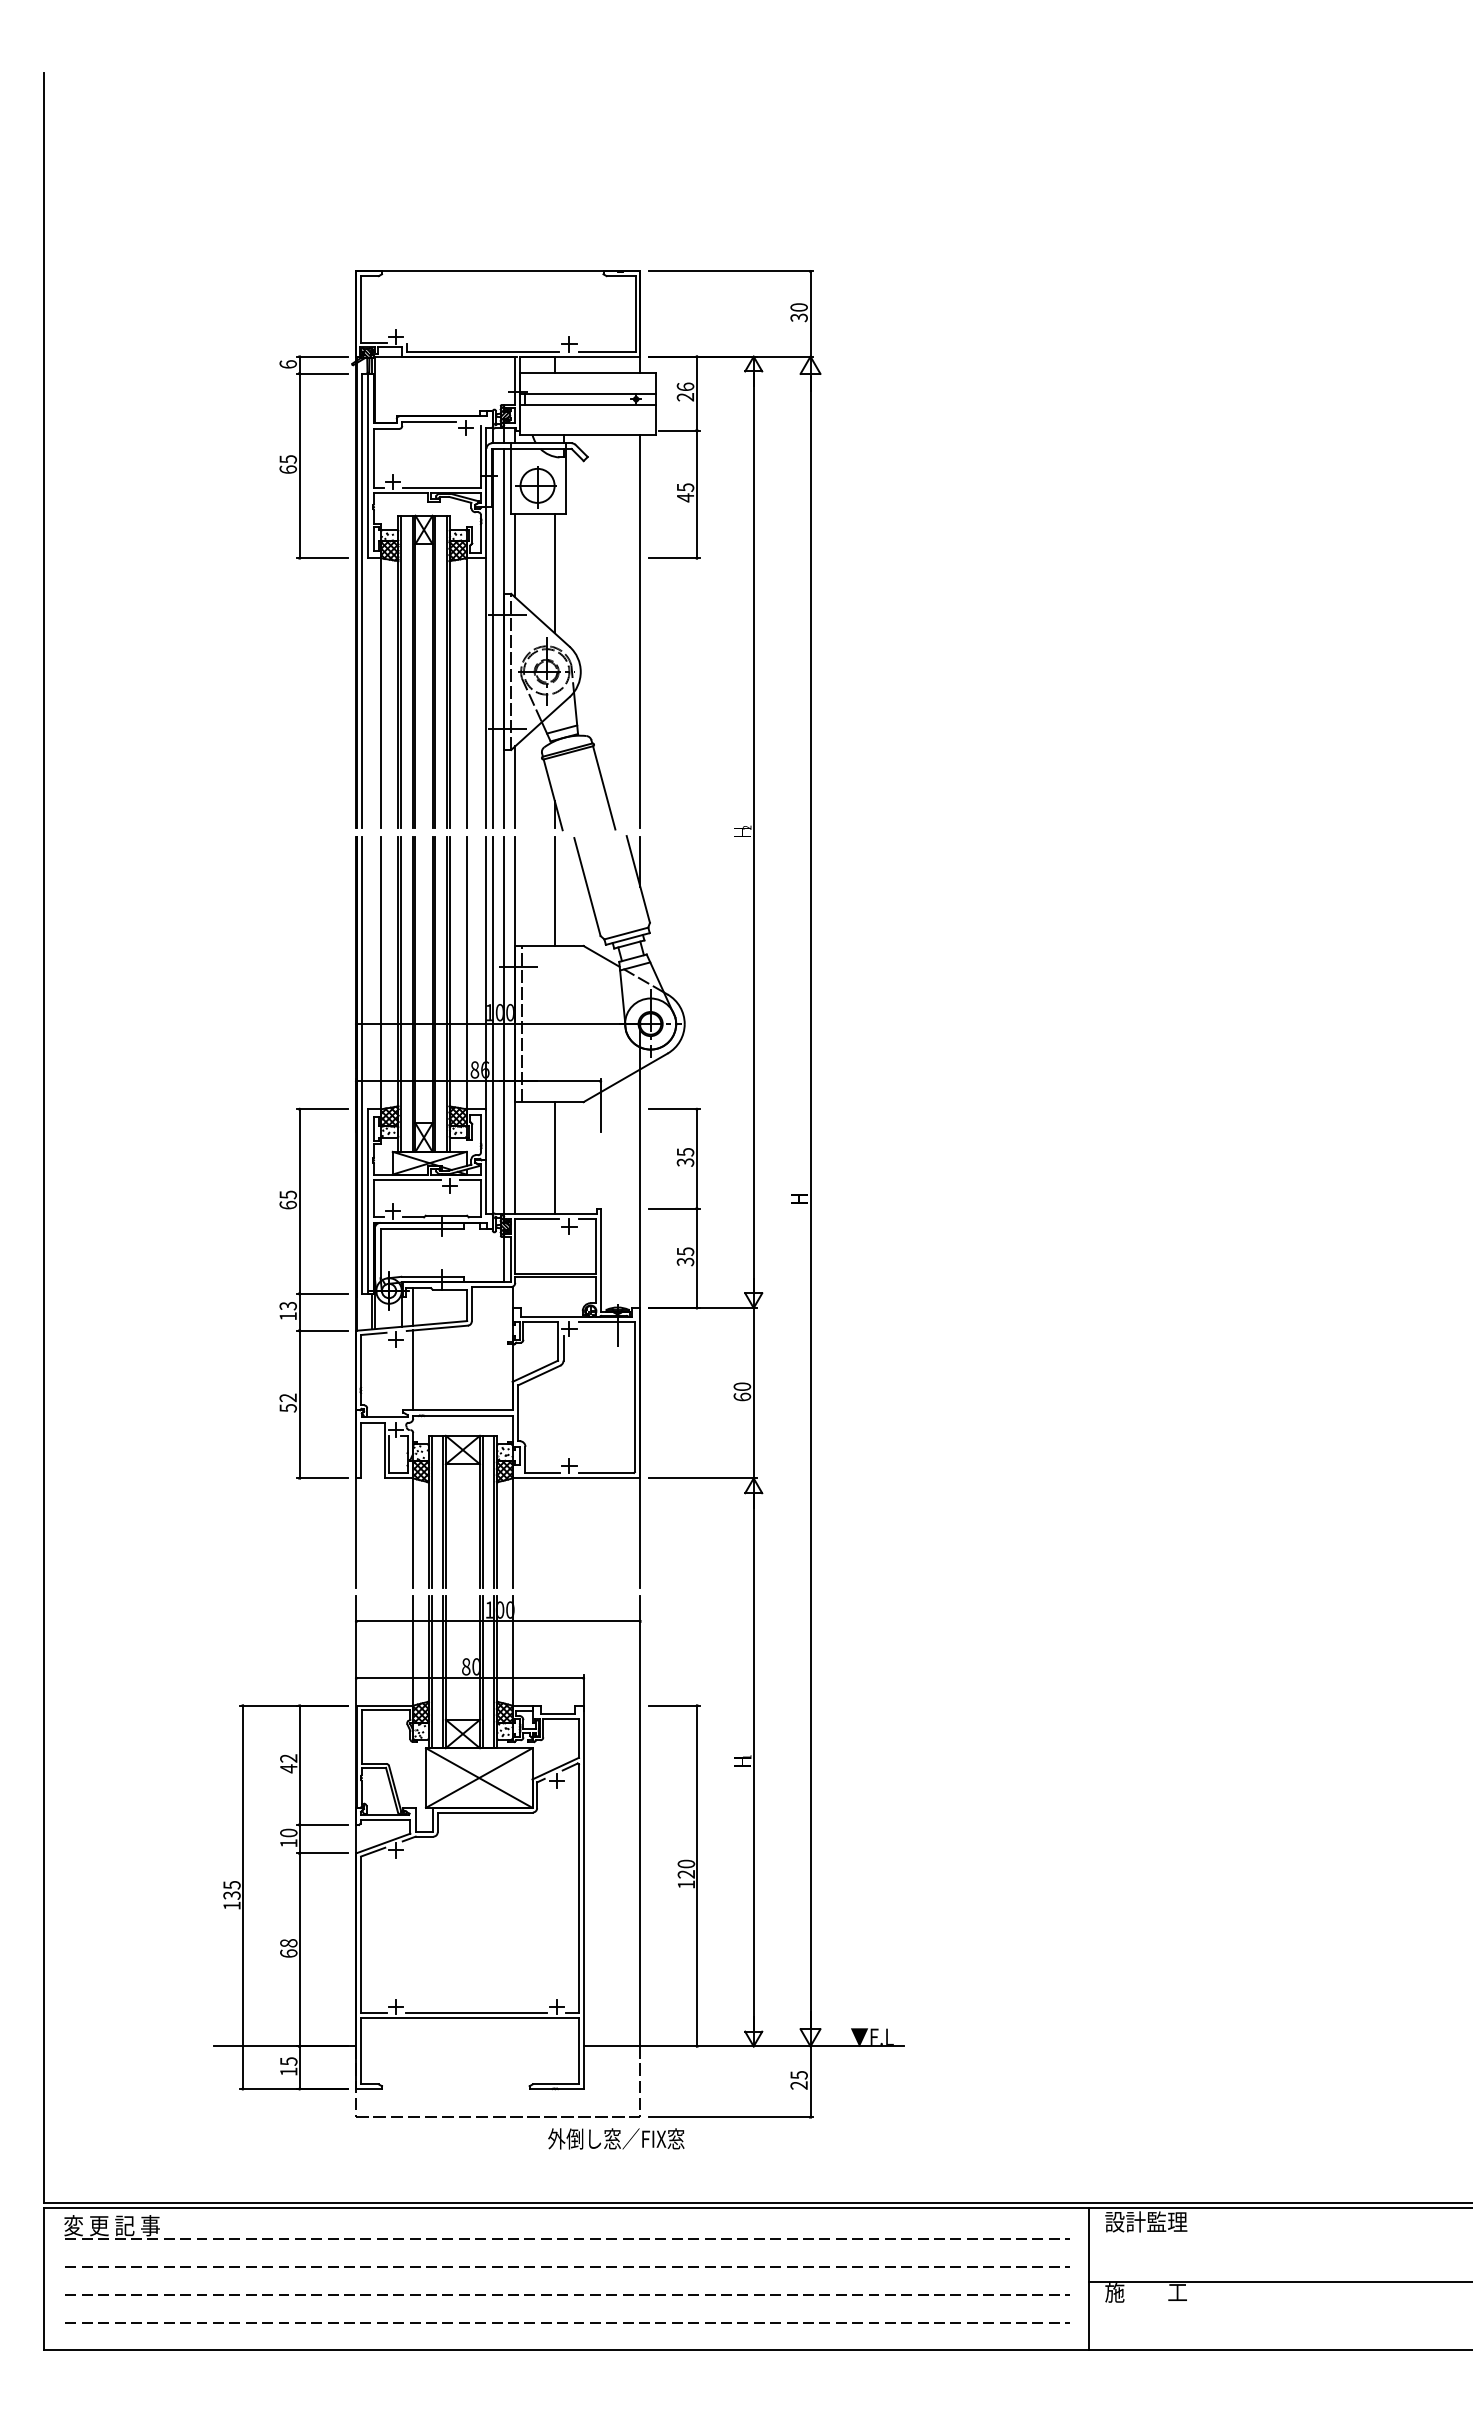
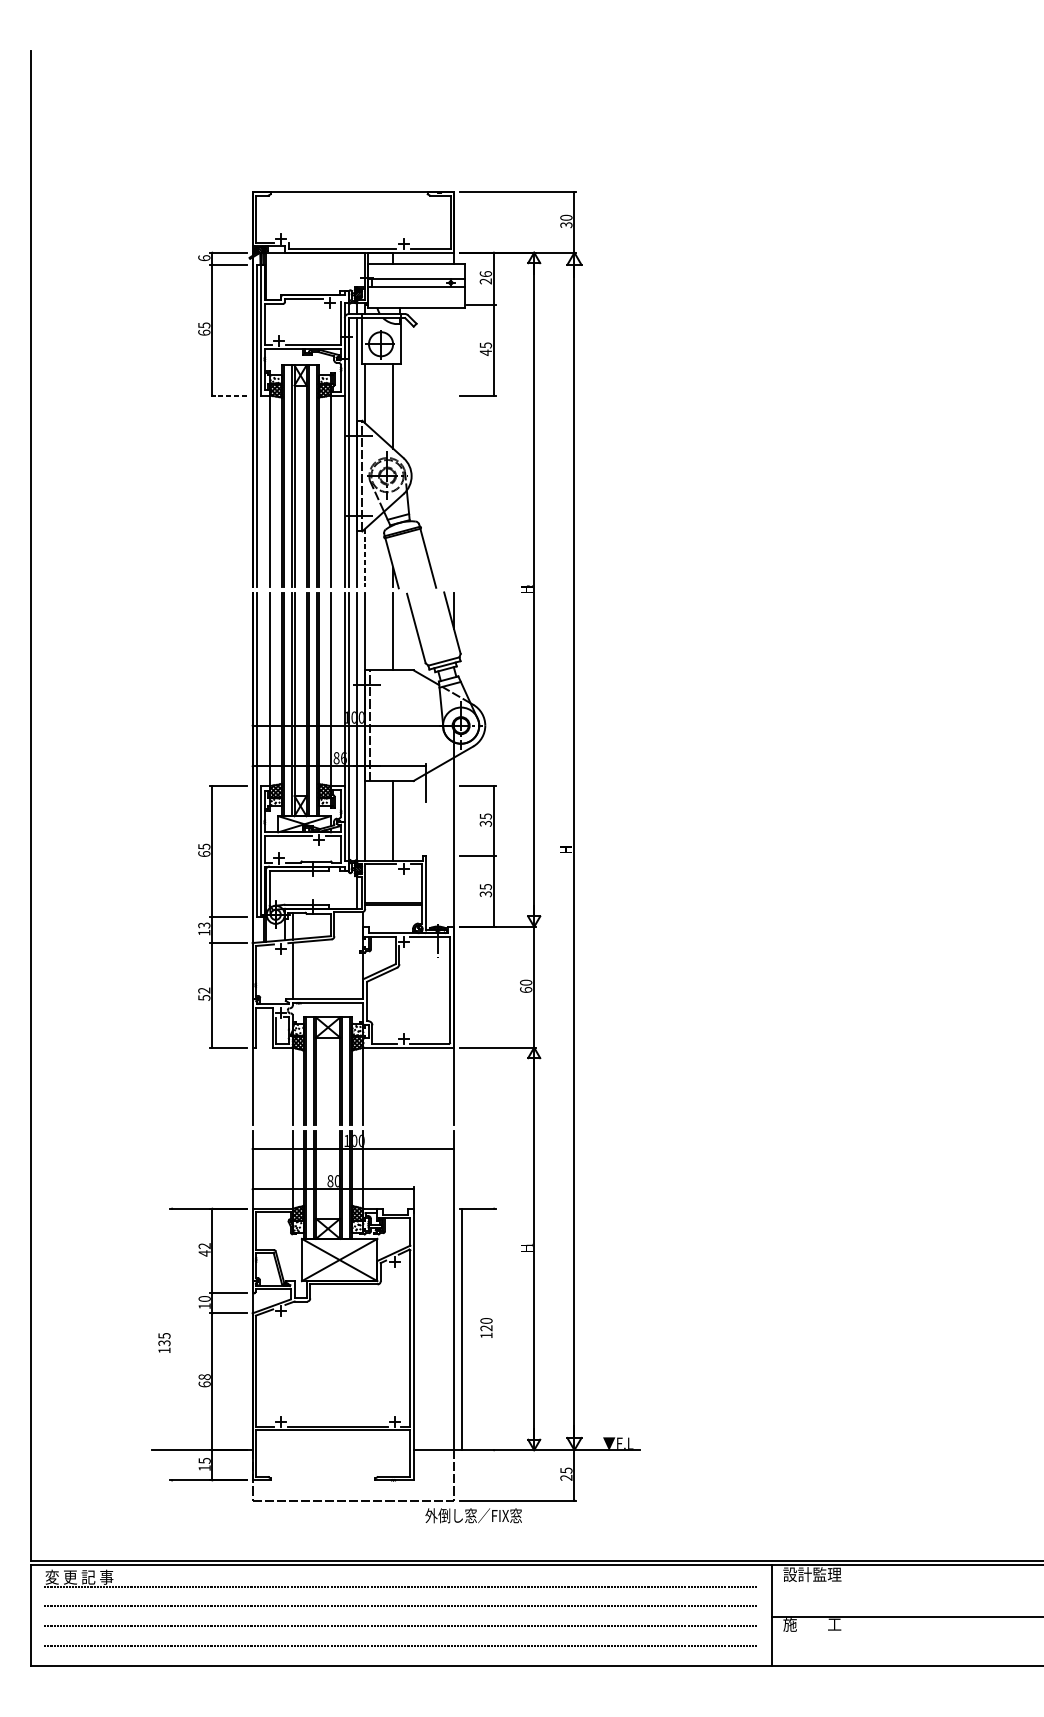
line: (322, 558) -> (228, 395), solid -> dashed
line: (640, 631) -> (453, 447), removed
line: (515, 787) -> (365, 558), solid -> dashed
line: (697, 1875) -> (461, 1329), moved
line: (242, 1897) -> (171, 1344), removed
text: (616, 2138) -> (473, 1515), moved

